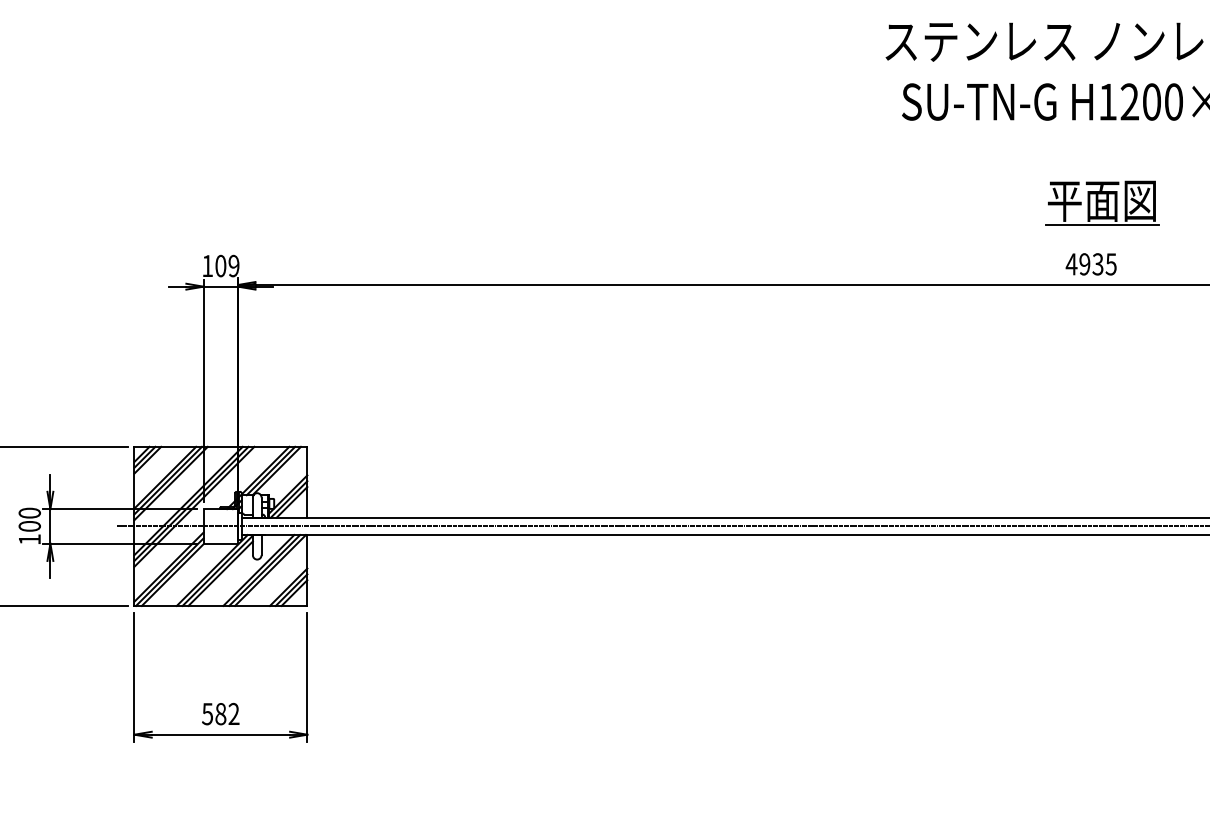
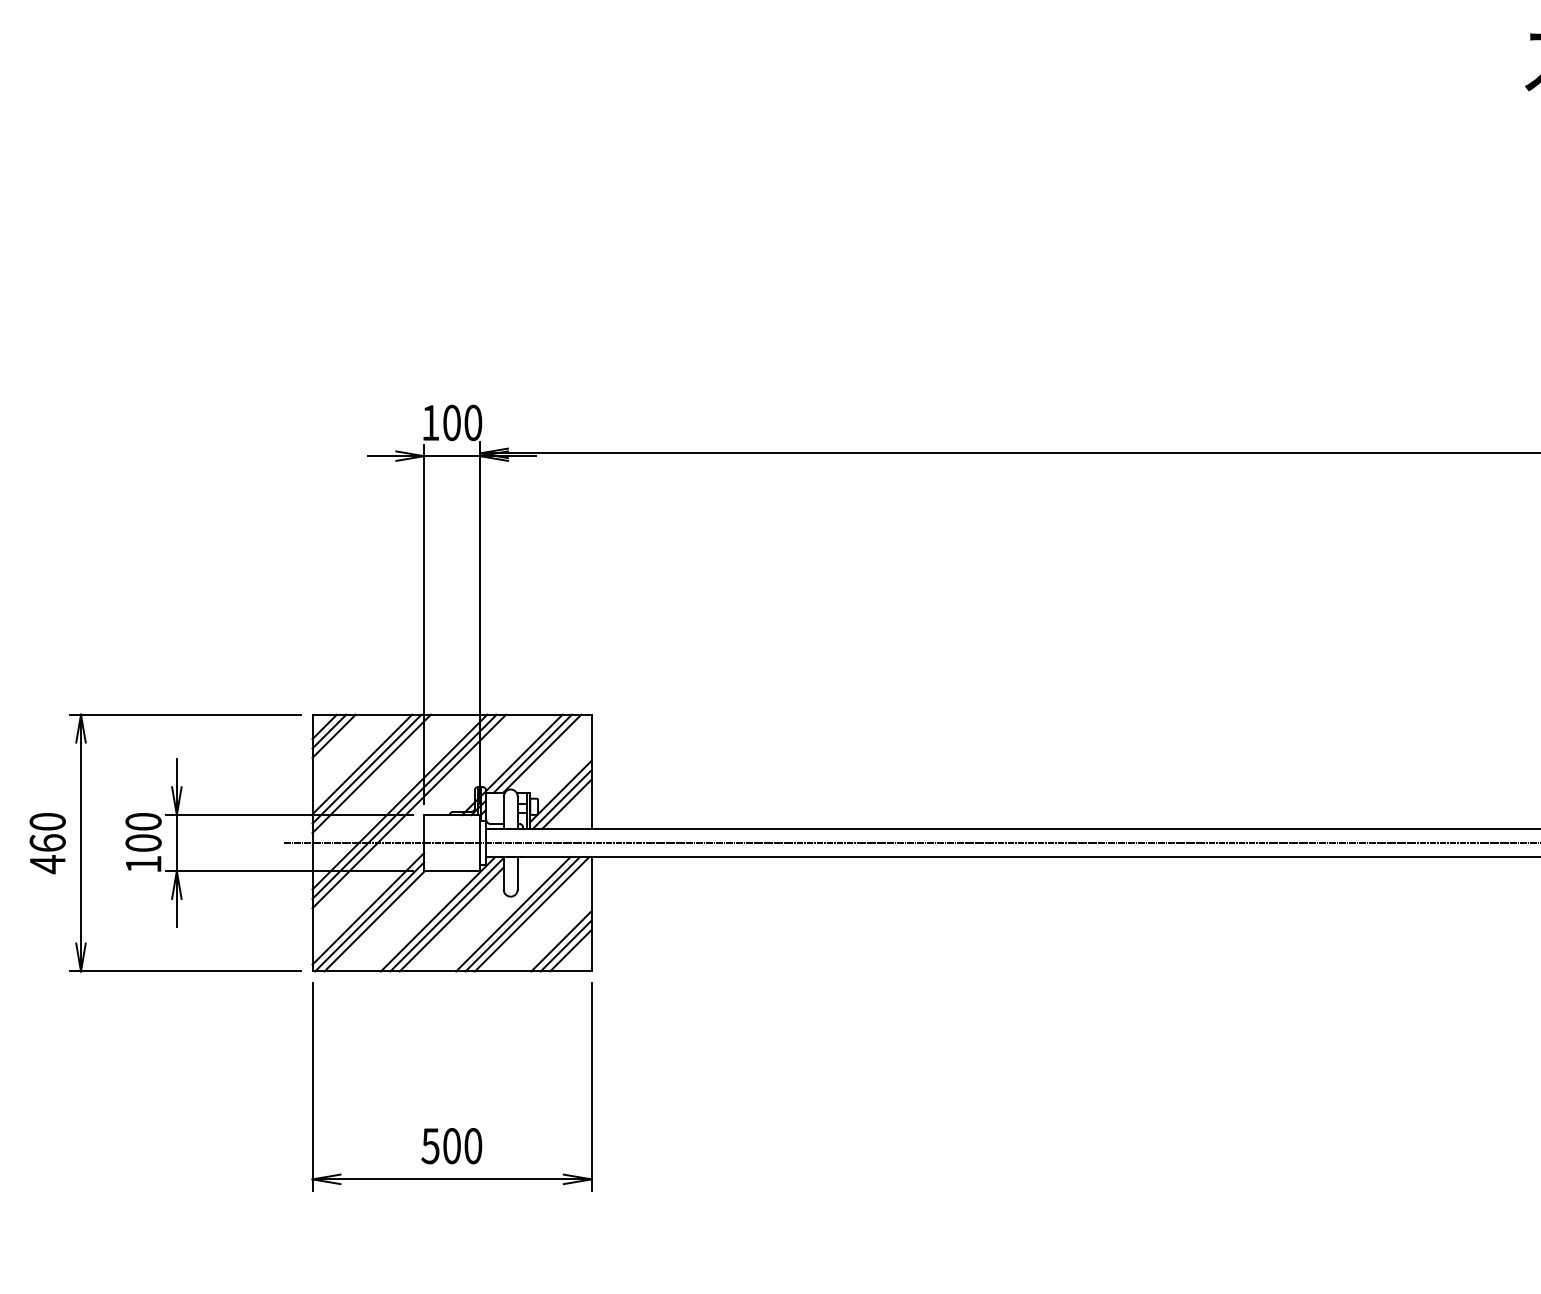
text: (233, 266) -> (472, 423), 109 -> 100
text: (227, 714) -> (462, 1146), 582 -> 500

